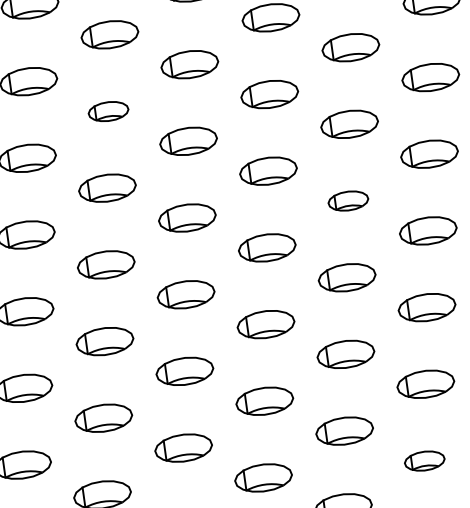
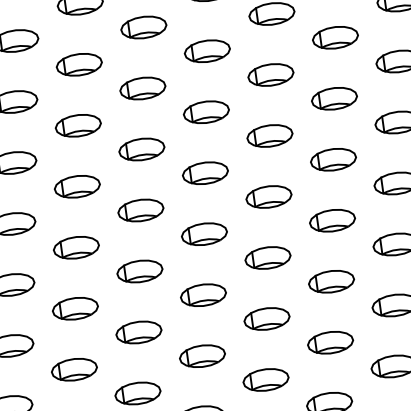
part: (107, 111) -> (78, 64), size x1.43
part: (347, 200) -> (269, 135), size x1.43
part: (424, 460) -> (330, 342), size x1.43

